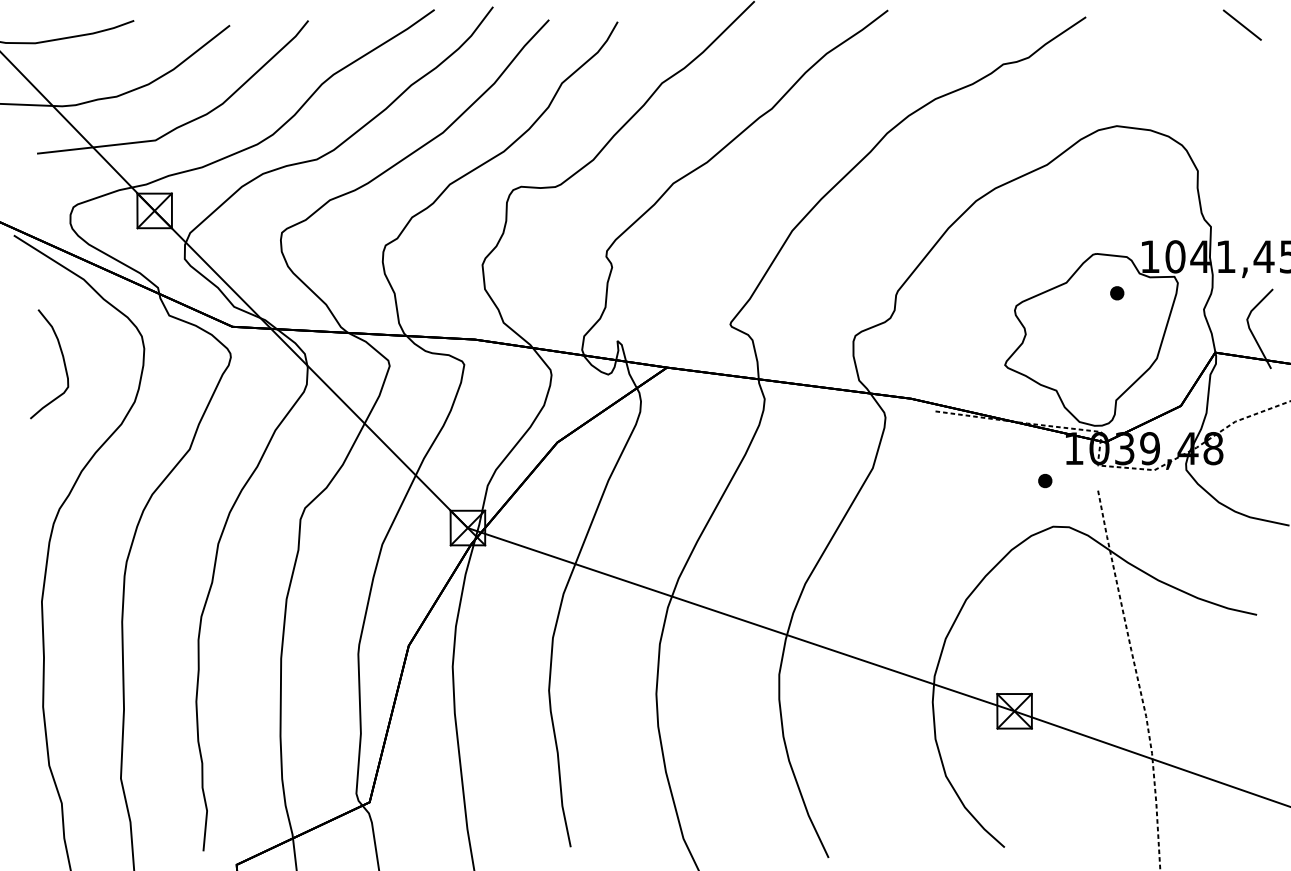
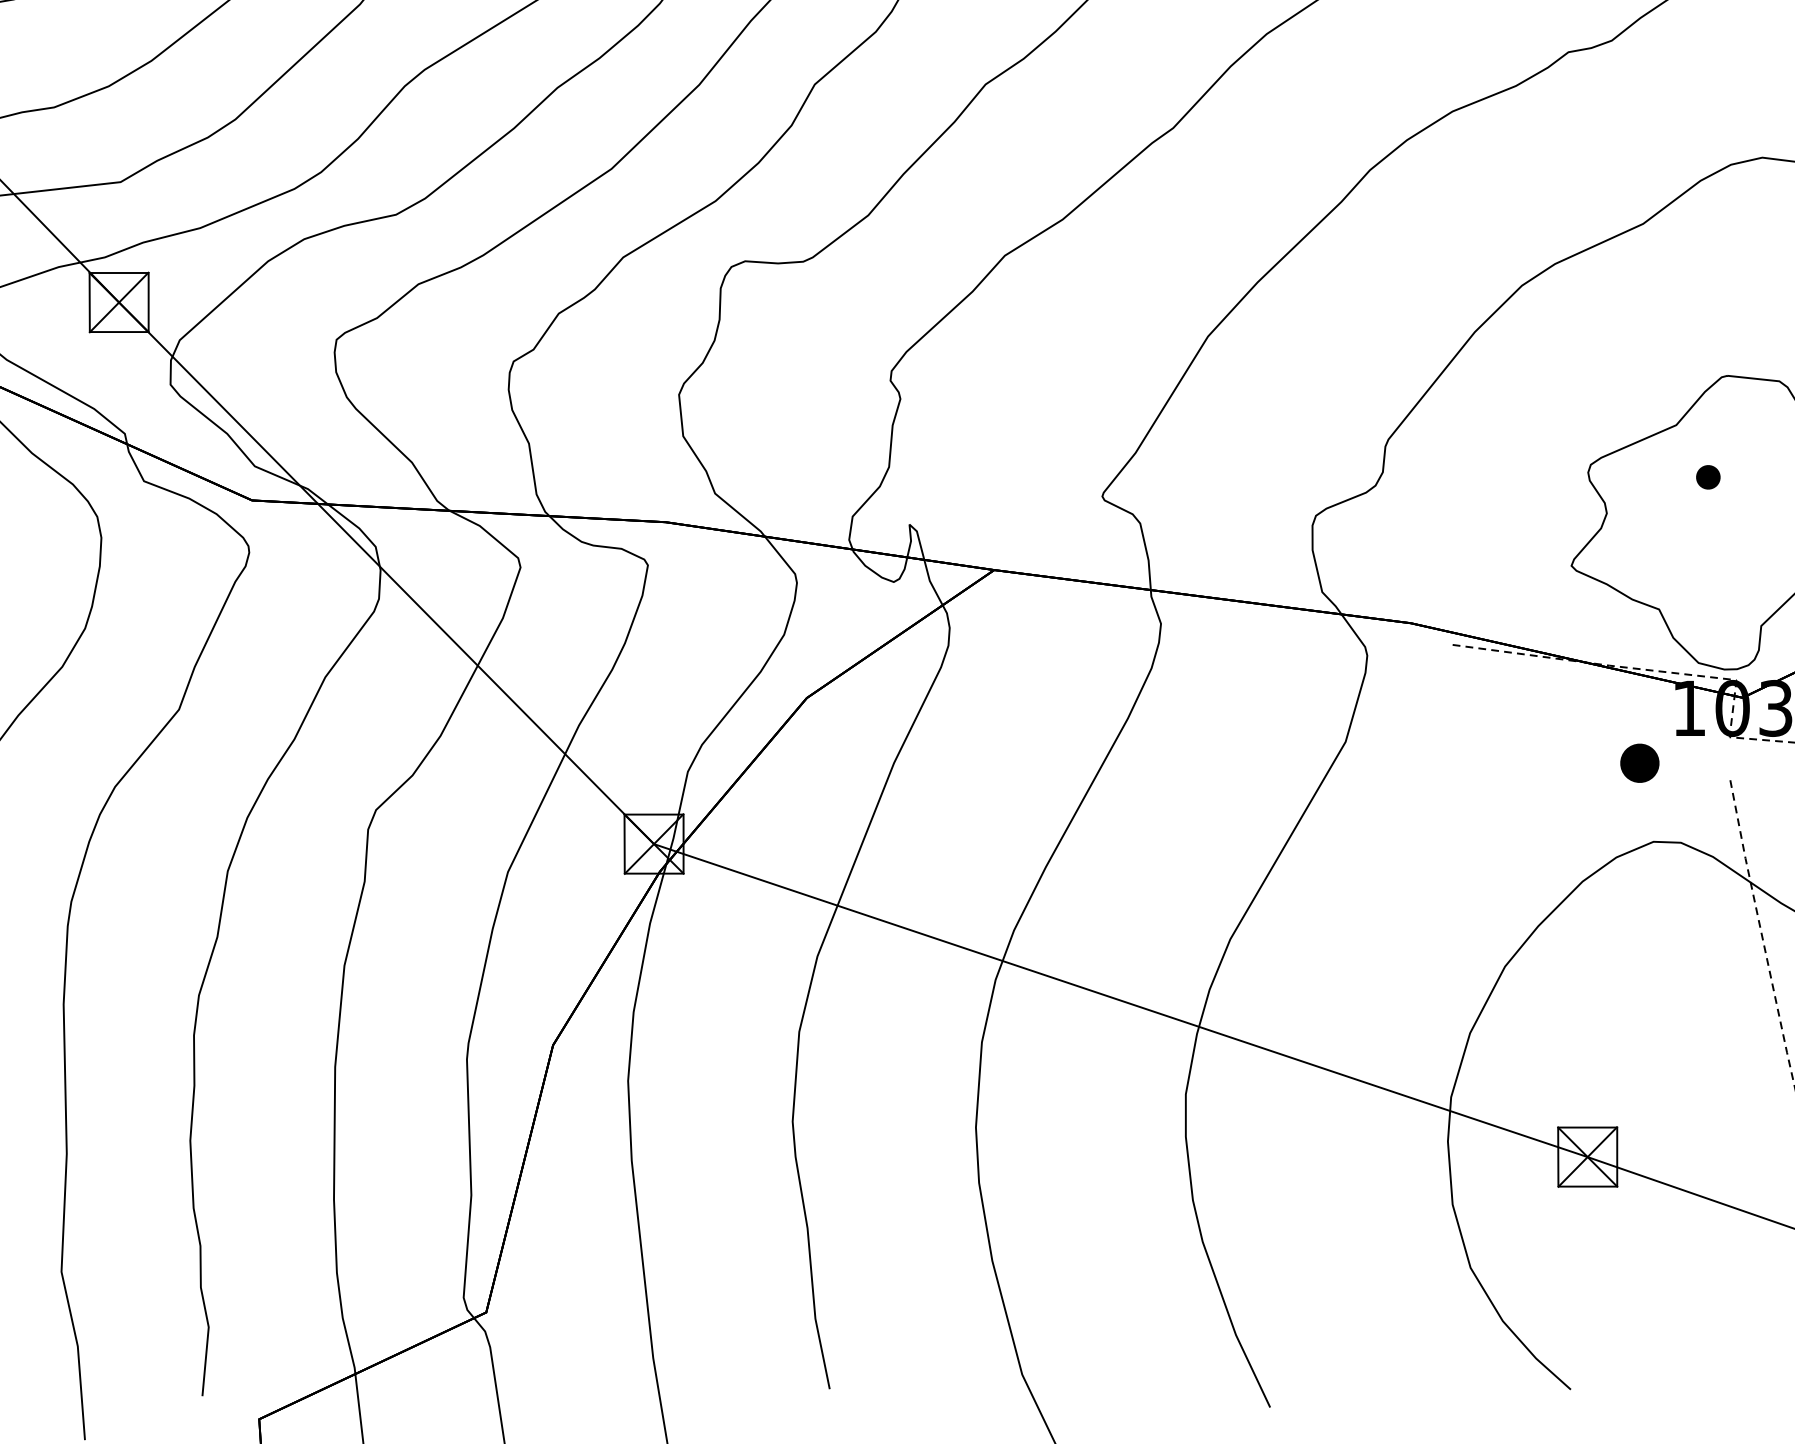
part: (1117, 293) -> (1708, 477), moved
part: (1045, 481) -> (1640, 764), size x1.6

